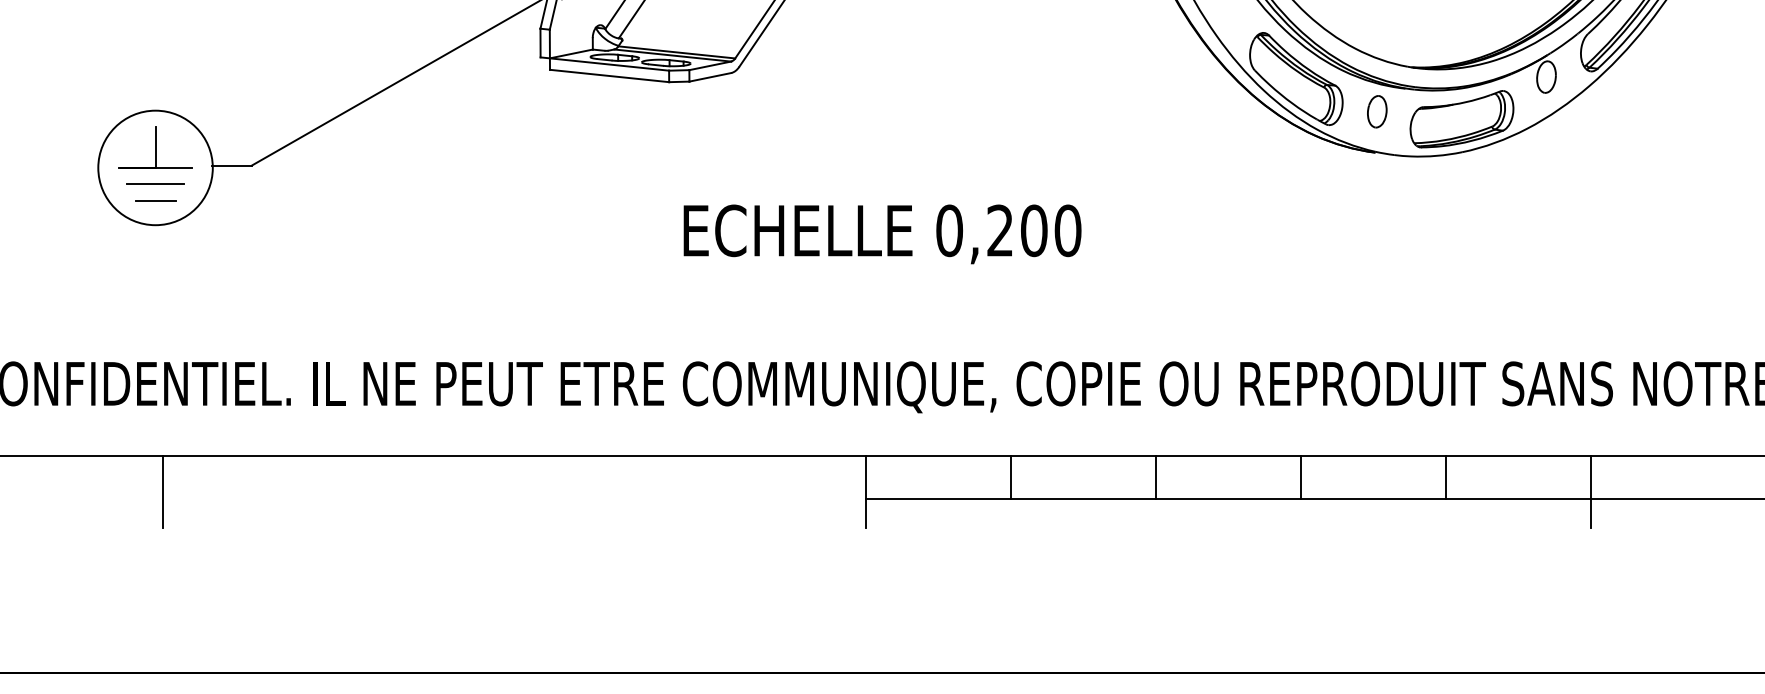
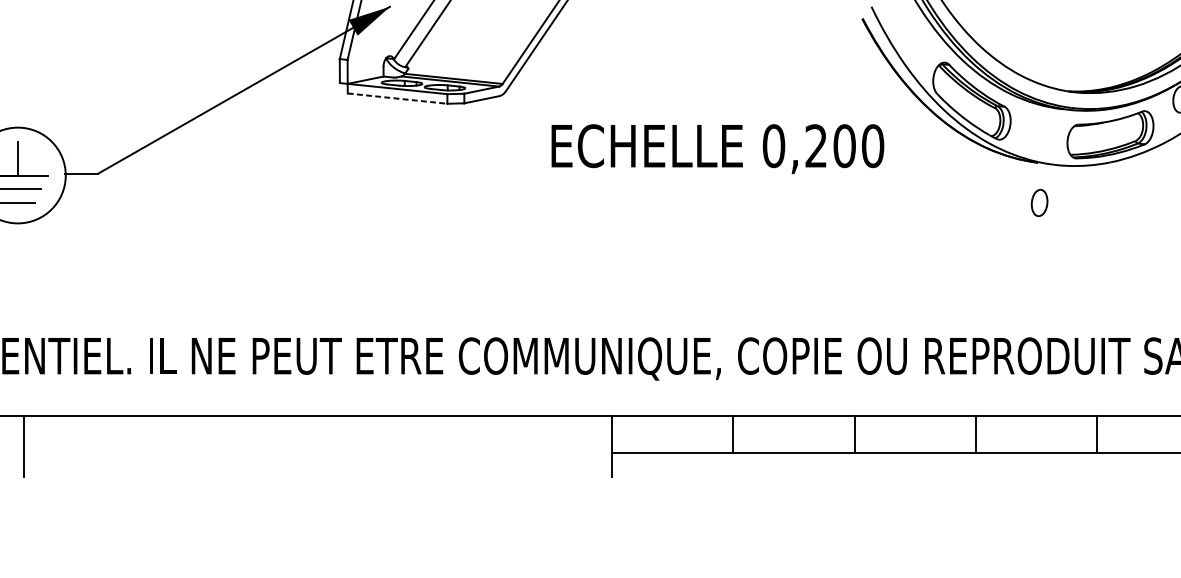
line: (609, 76) -> (397, 99), solid -> dashed
part: (1377, 111) -> (1039, 202), moved
text: (882, 234) -> (717, 149), moved

